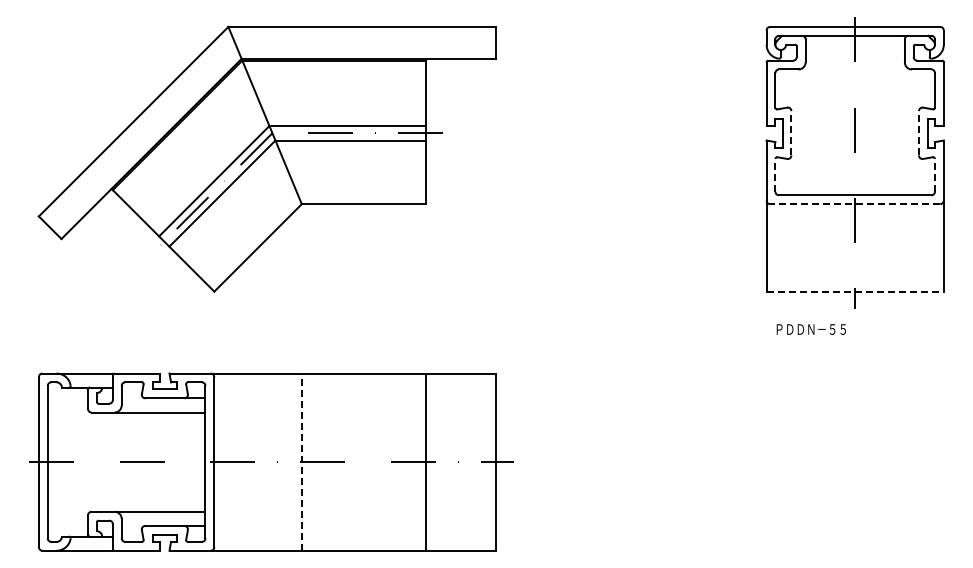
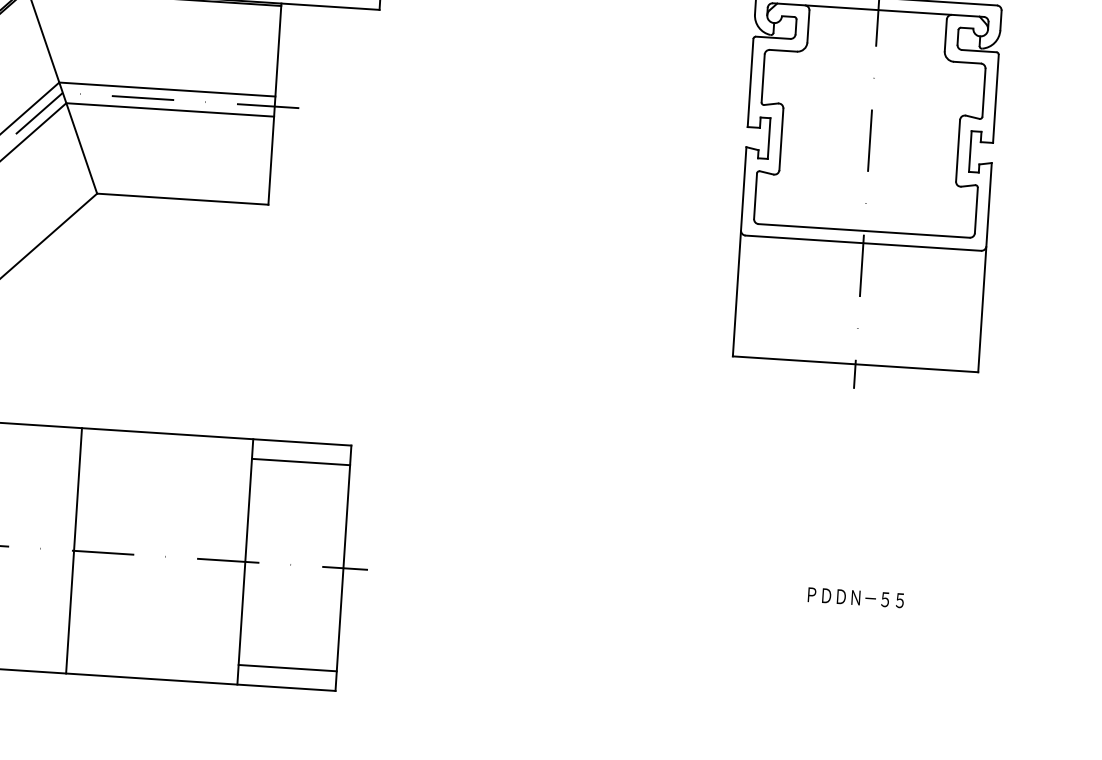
line: (791, 132) -> (781, 138), dashed -> solid
line: (919, 132) -> (958, 149), dashed -> solid
line: (775, 174) -> (755, 194), dashed -> solid
line: (934, 174) -> (975, 209), dashed -> solid
line: (854, 204) -> (862, 243), dashed -> solid
line: (855, 291) -> (855, 364), dashed -> solid
text: (810, 329) -> (854, 597), moved
line: (460, 387) -> (300, 461), added
line: (301, 462) -> (73, 551), dashed -> solid
line: (460, 536) -> (287, 668), added

